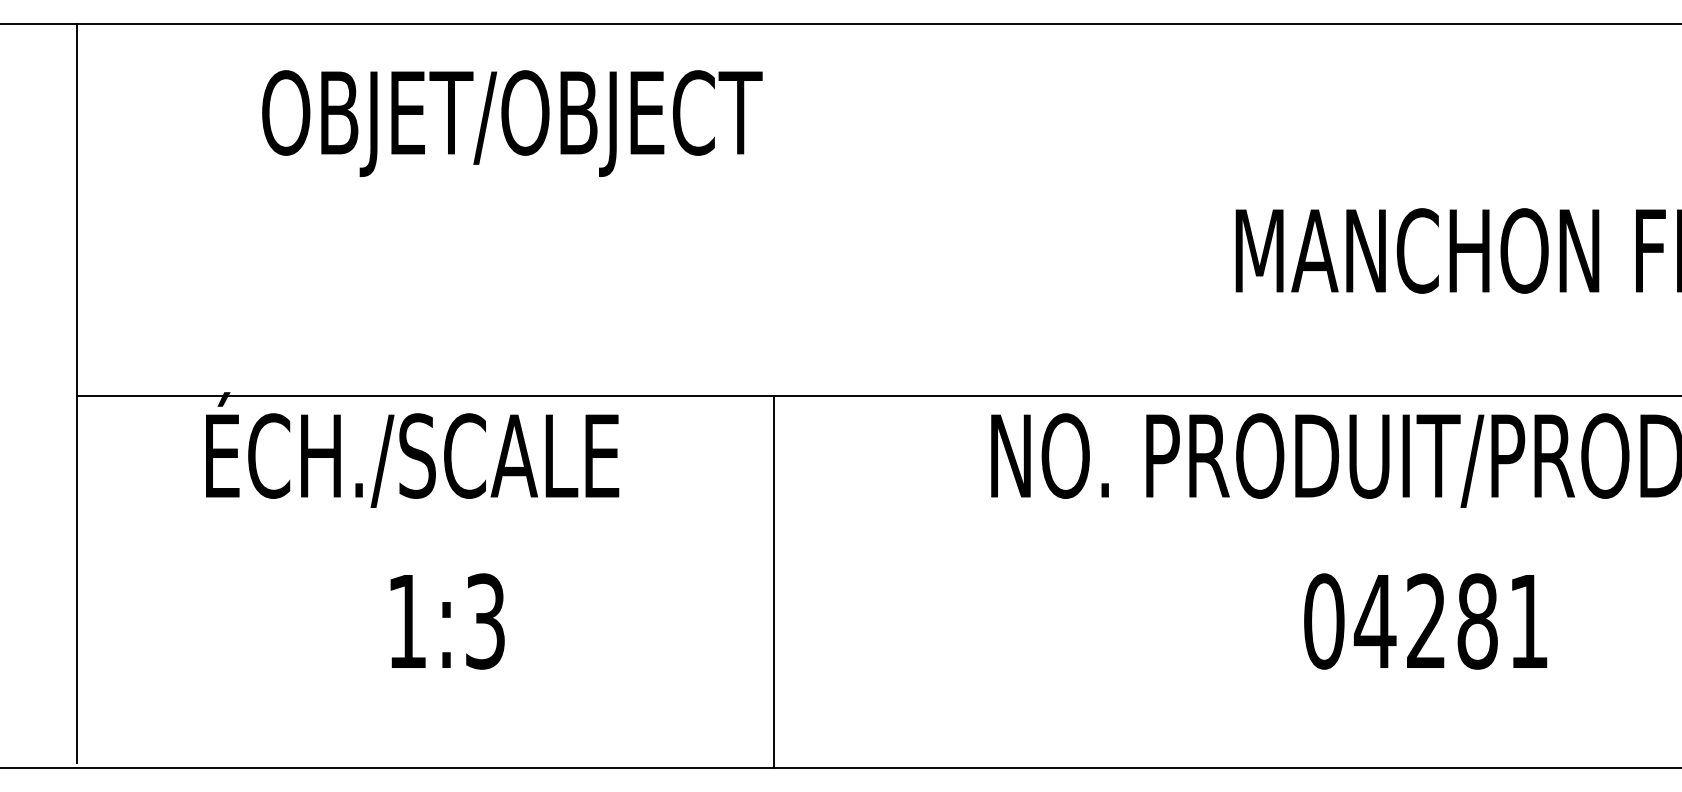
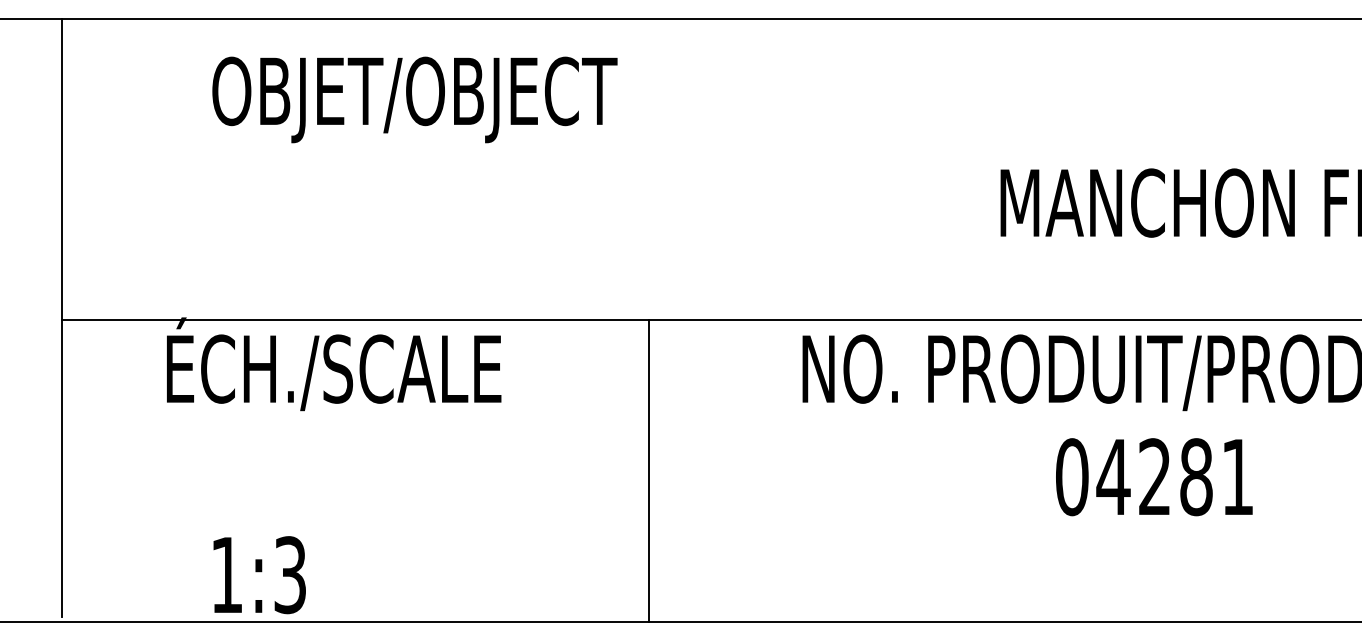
line: (773, 581) -> (648, 470), moved
text: (447, 621) -> (259, 575), moved
text: (1425, 621) -> (1154, 477), moved

